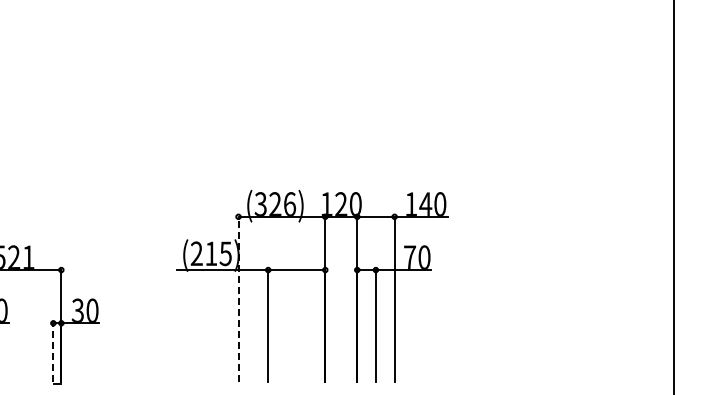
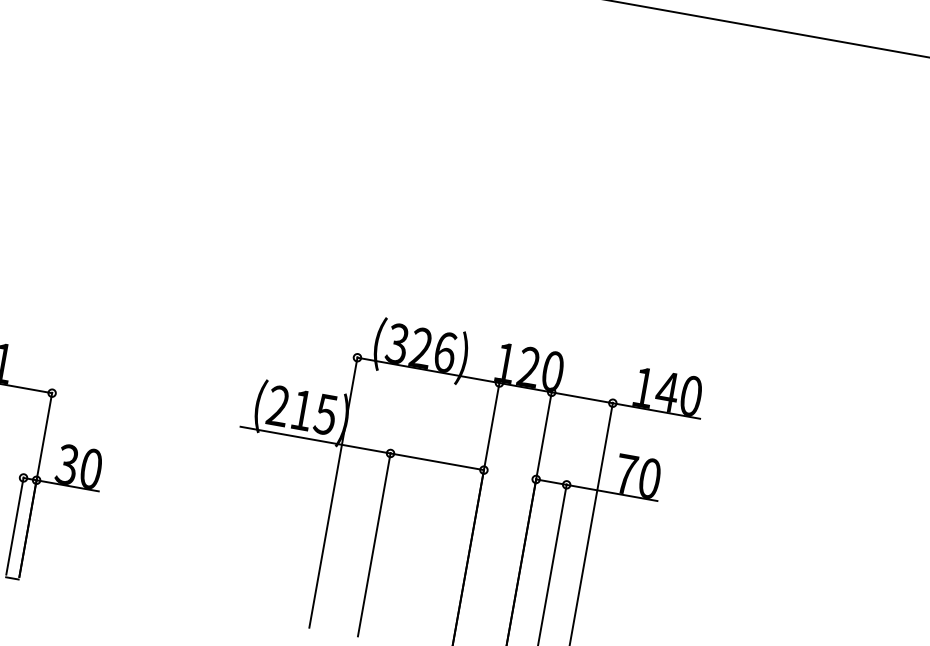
line: (238, 299) -> (333, 492), dashed -> solid
line: (53, 352) -> (15, 525), dashed -> solid

